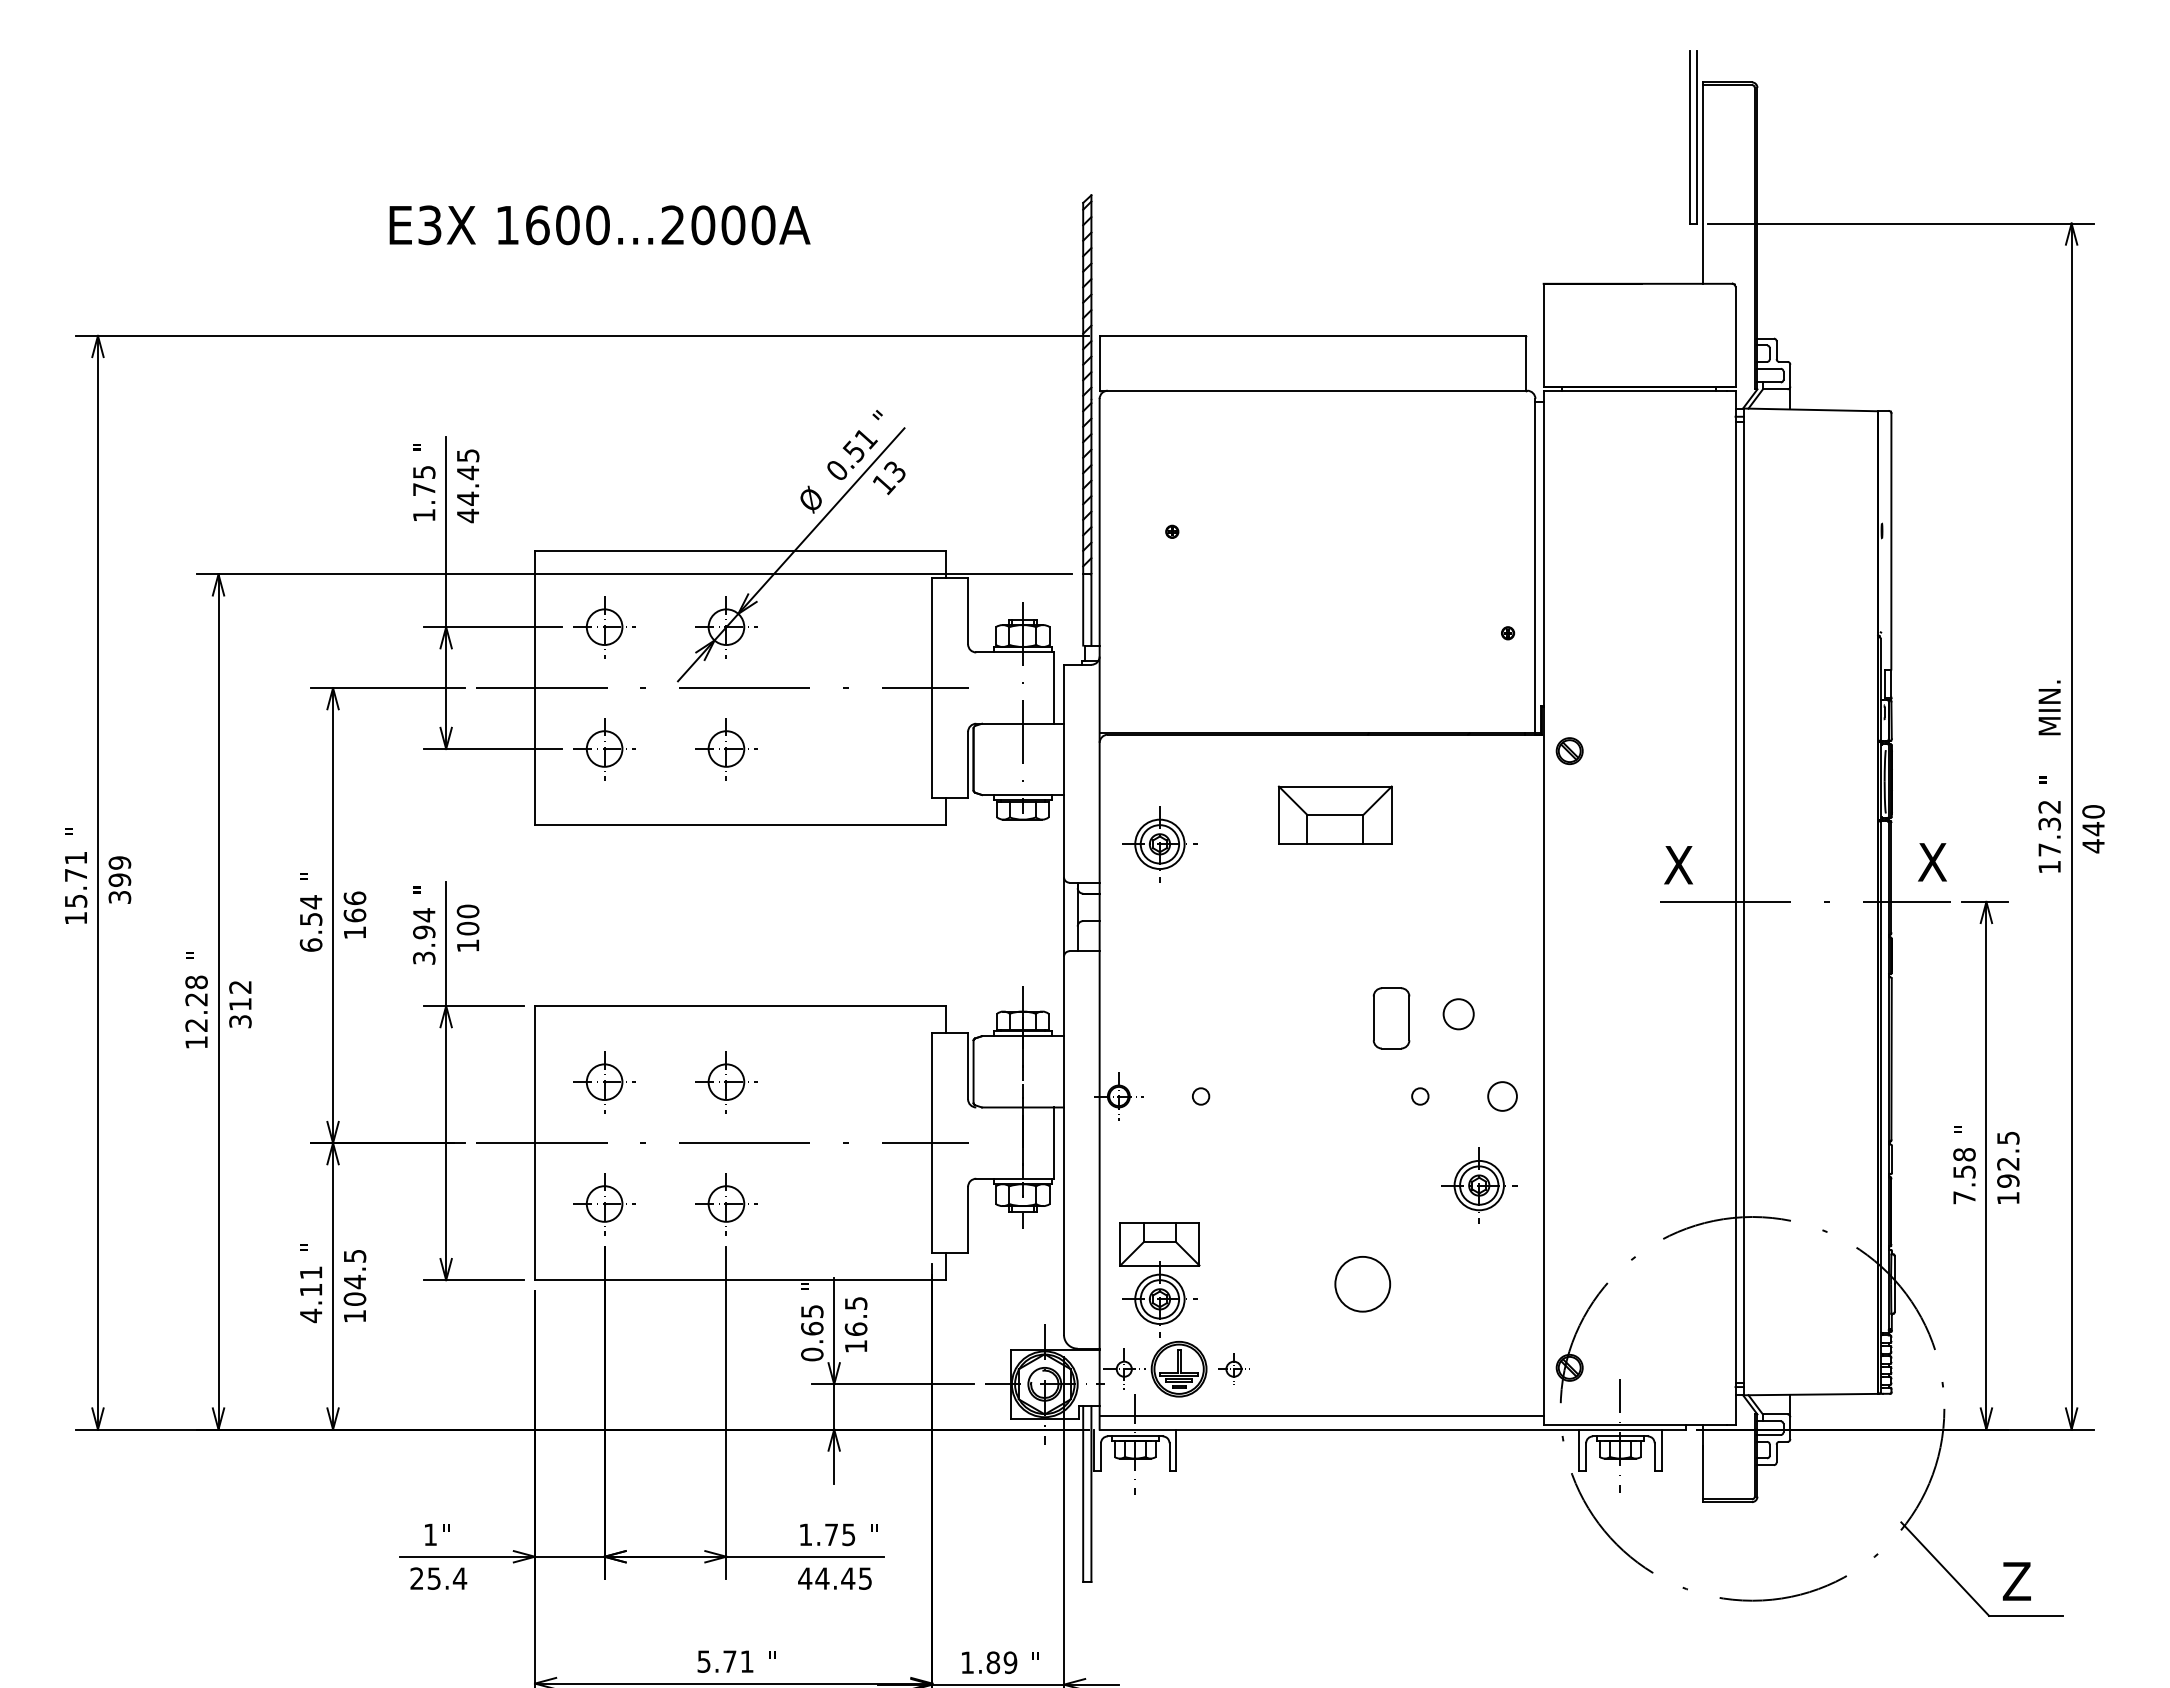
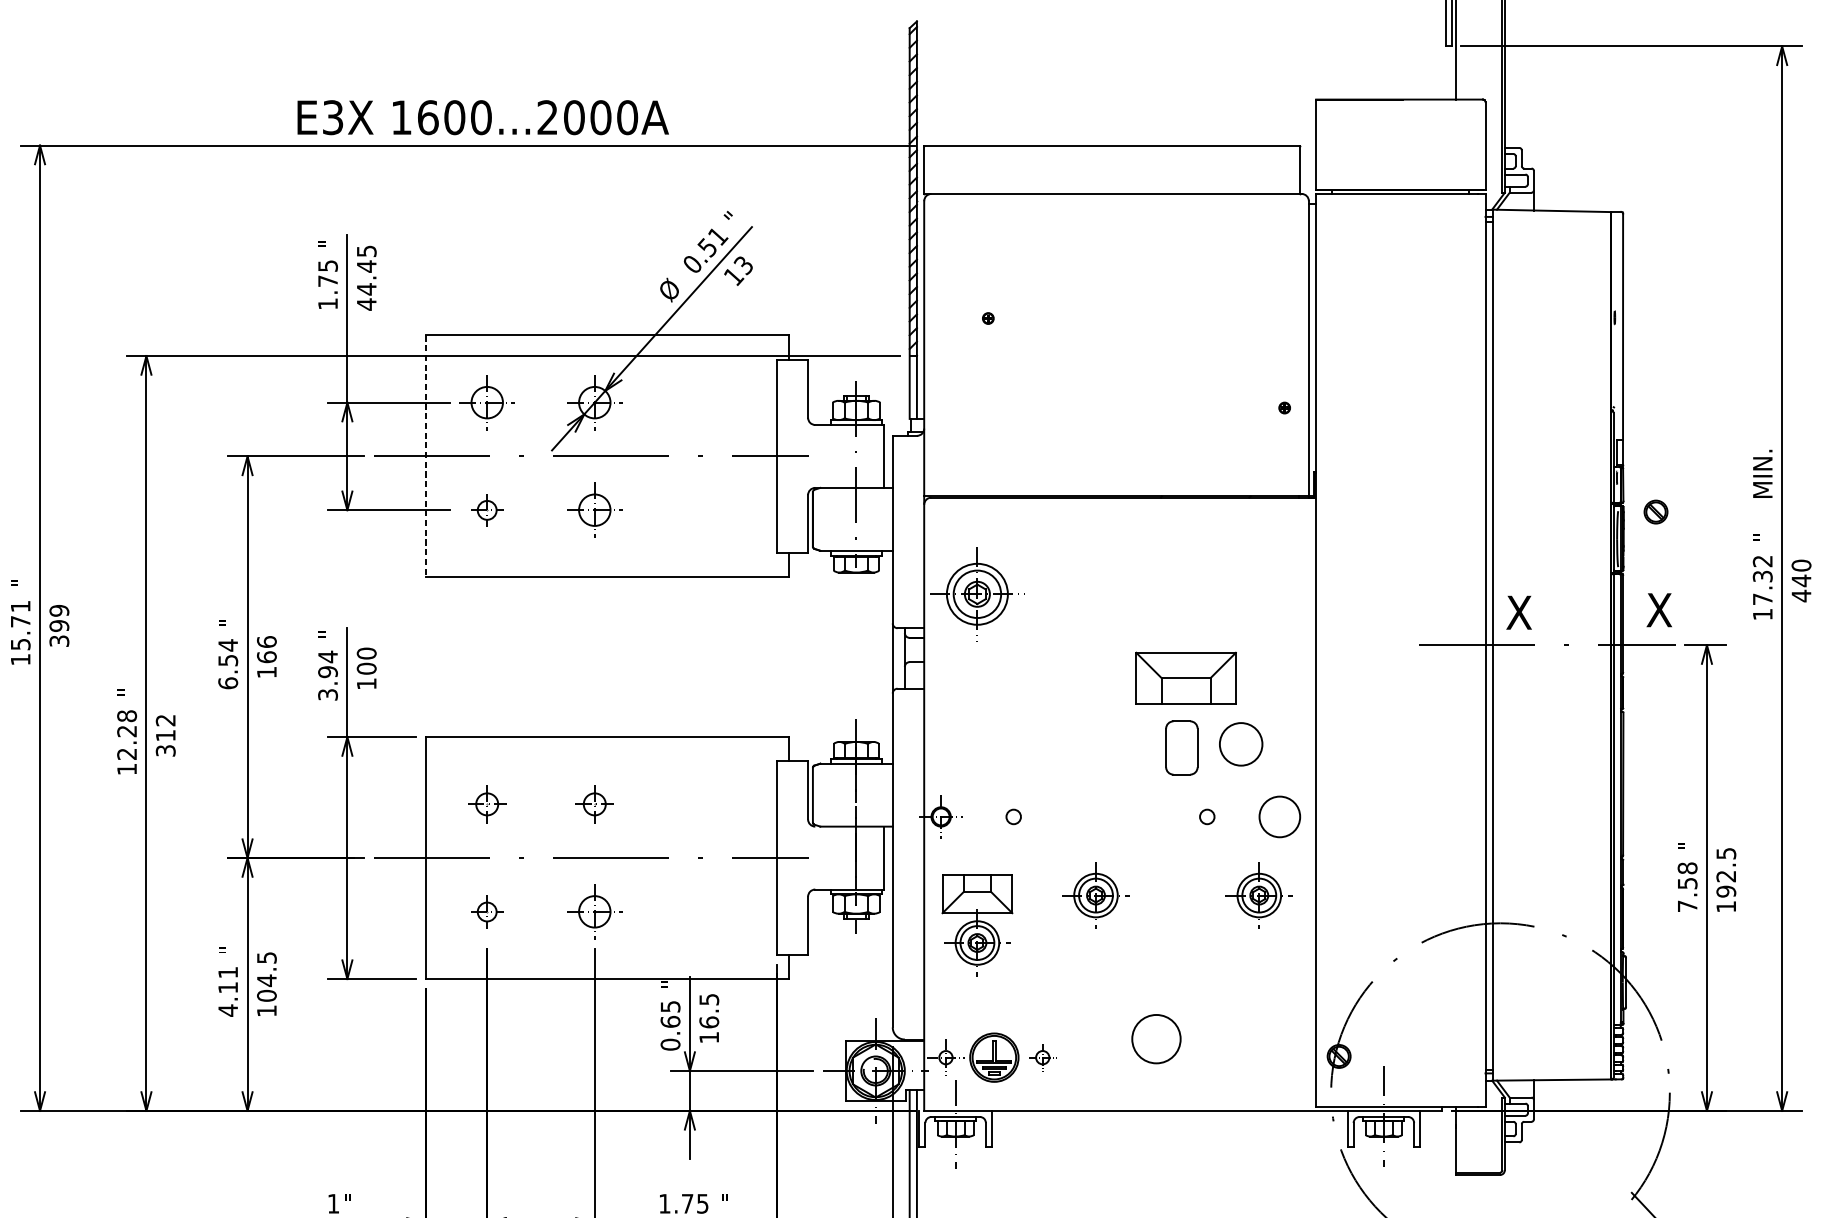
text: (599, 225) -> (482, 117), moved
line: (535, 688) -> (426, 456), solid -> dashed
part: (604, 749) -> (487, 510), size x0.6
part: (1569, 751) -> (1655, 512), moved
part: (1334, 814) -> (1185, 677), moved
part: (1159, 844) -> (977, 594), size x1.4
text: (1678, 865) -> (1519, 613), moved
circle: (1458, 1014) -> (1240, 744), size x1.6
part: (604, 1082) -> (487, 804), size x0.7
part: (726, 1082) -> (594, 804), size x0.7
circle: (1502, 1096) -> (1279, 816), size x1.6
part: (1294, 1185) -> (1096, 895), added
part: (604, 1204) -> (487, 912), size x0.6
part: (1159, 1279) -> (977, 925), moved
circle: (1362, 1284) -> (1156, 1039), moved
line: (1321, 1415) -> (1120, 1098), removed

